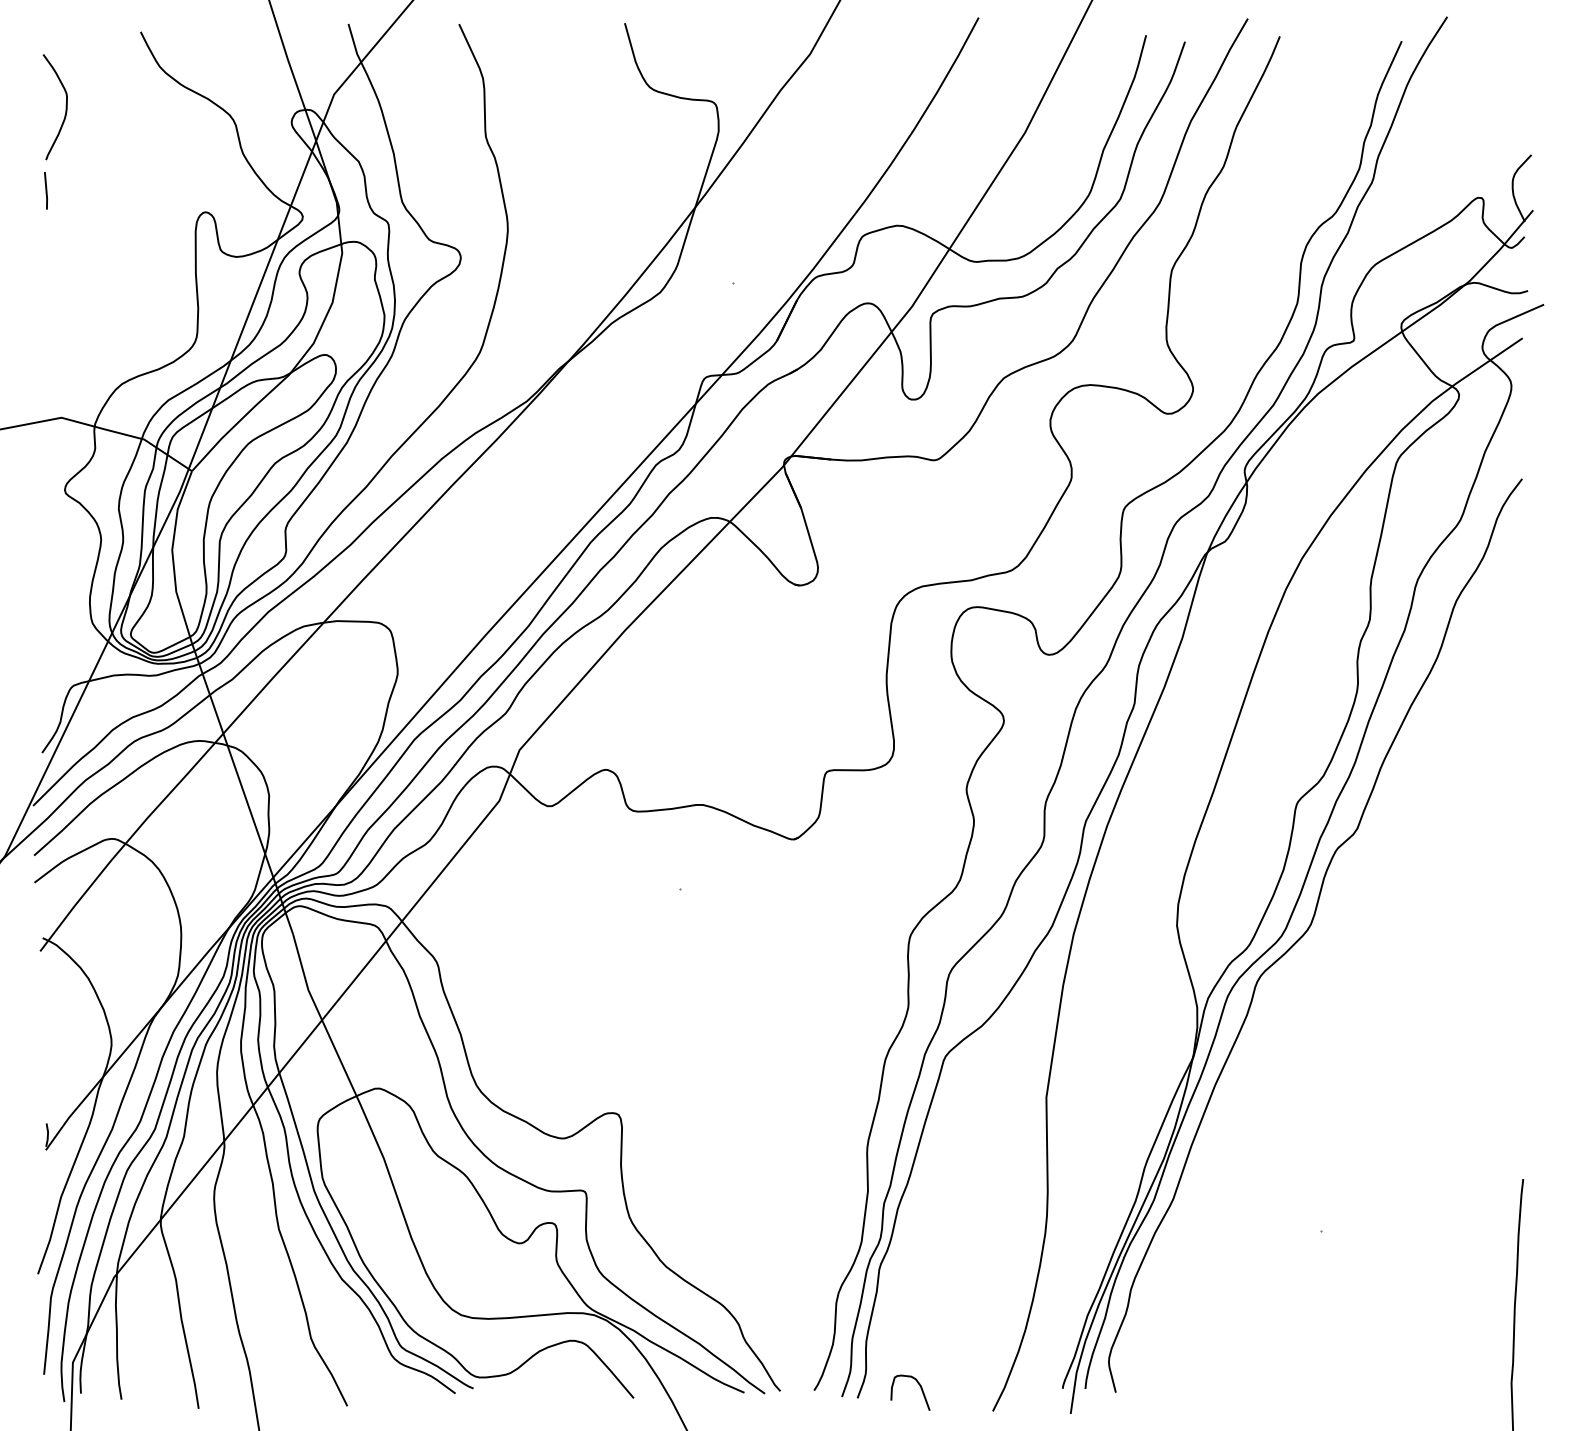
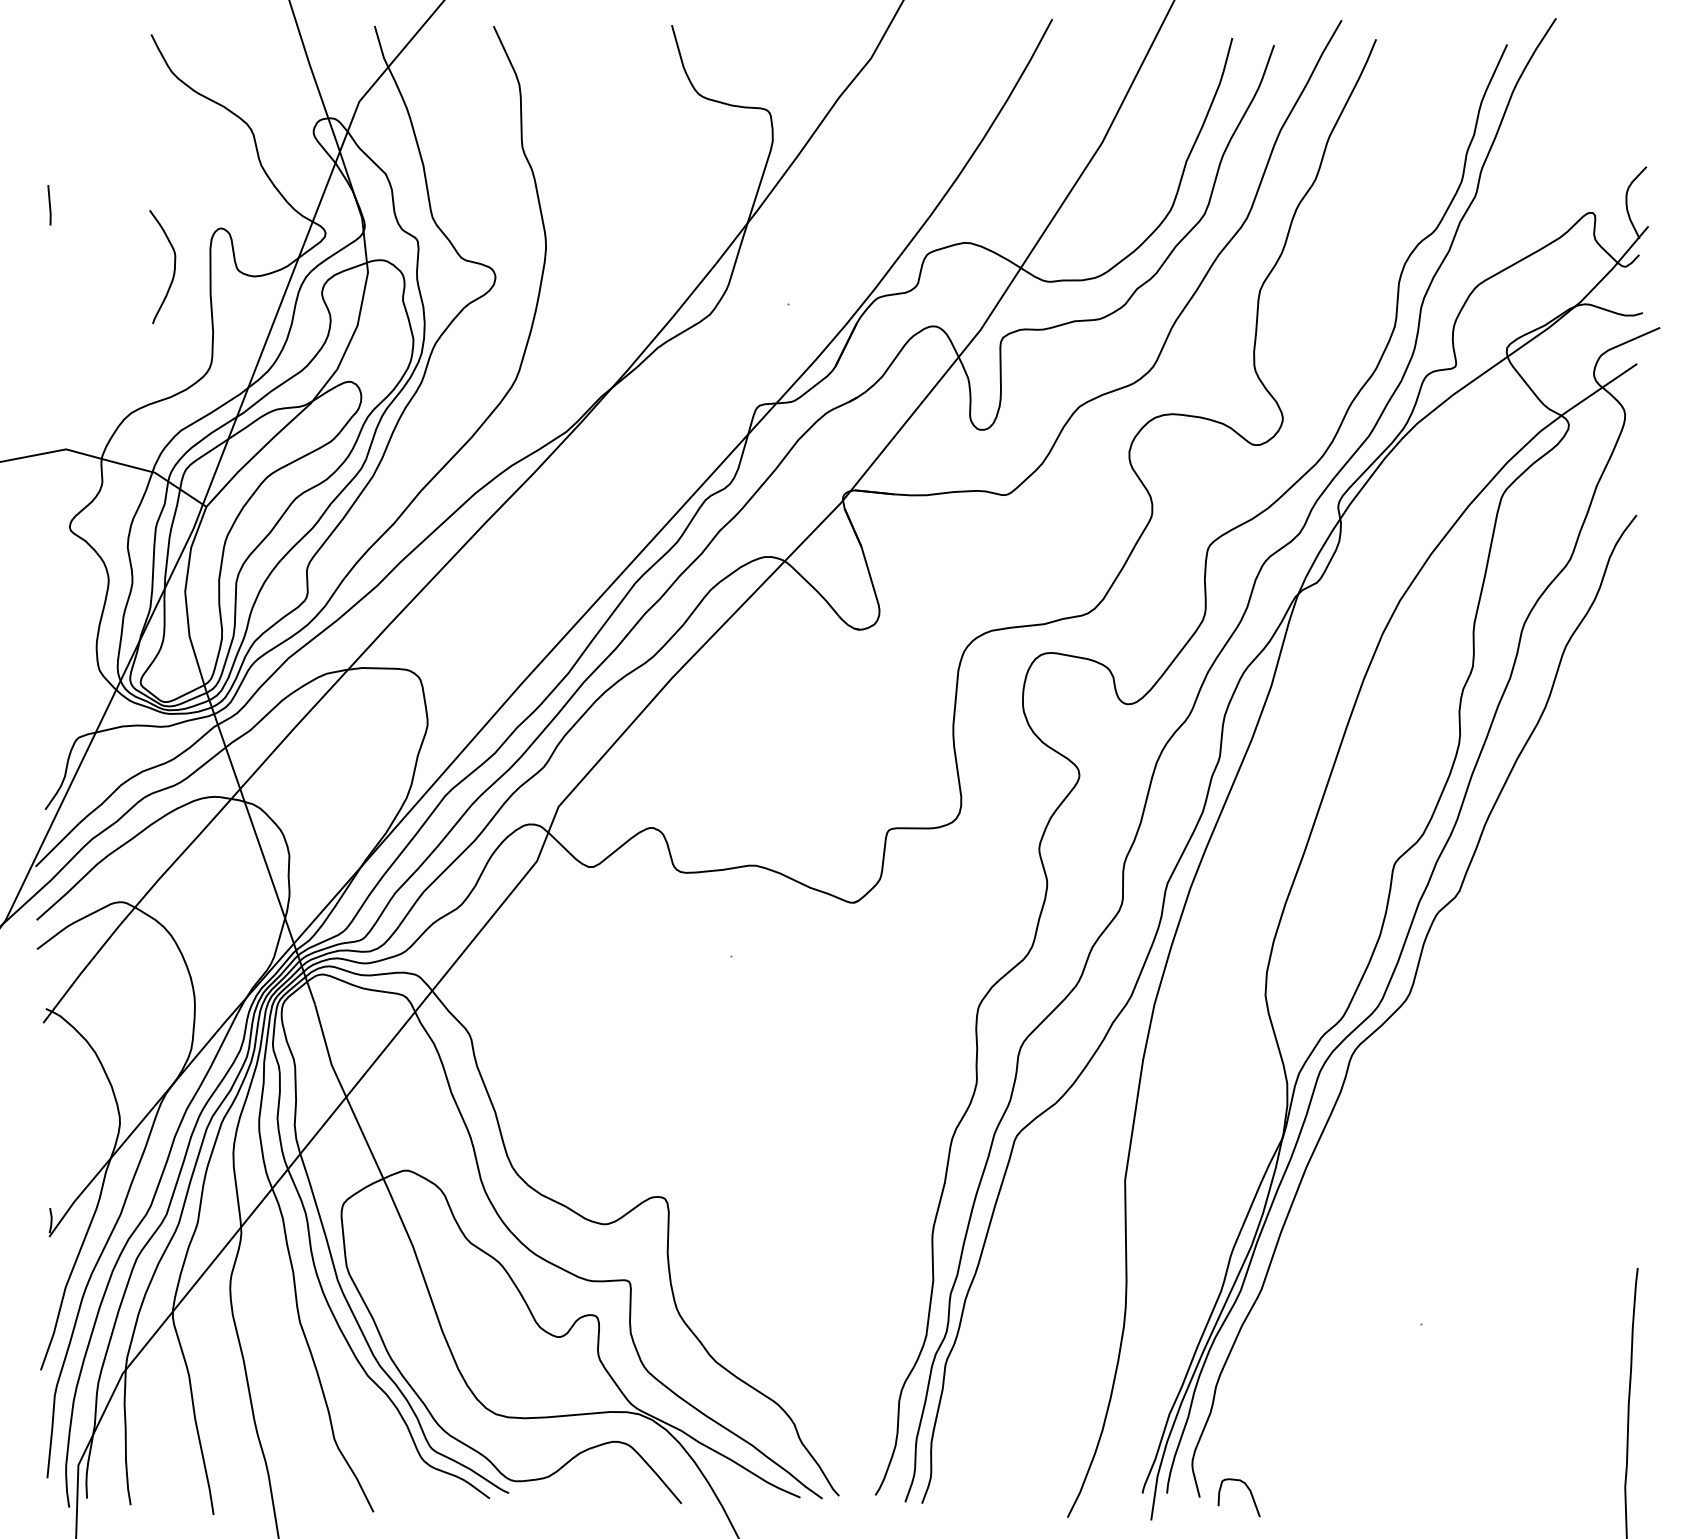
curve: (65, 107) -> (173, 267), moved
curve: (920, 1388) -> (1249, 1493), moved

